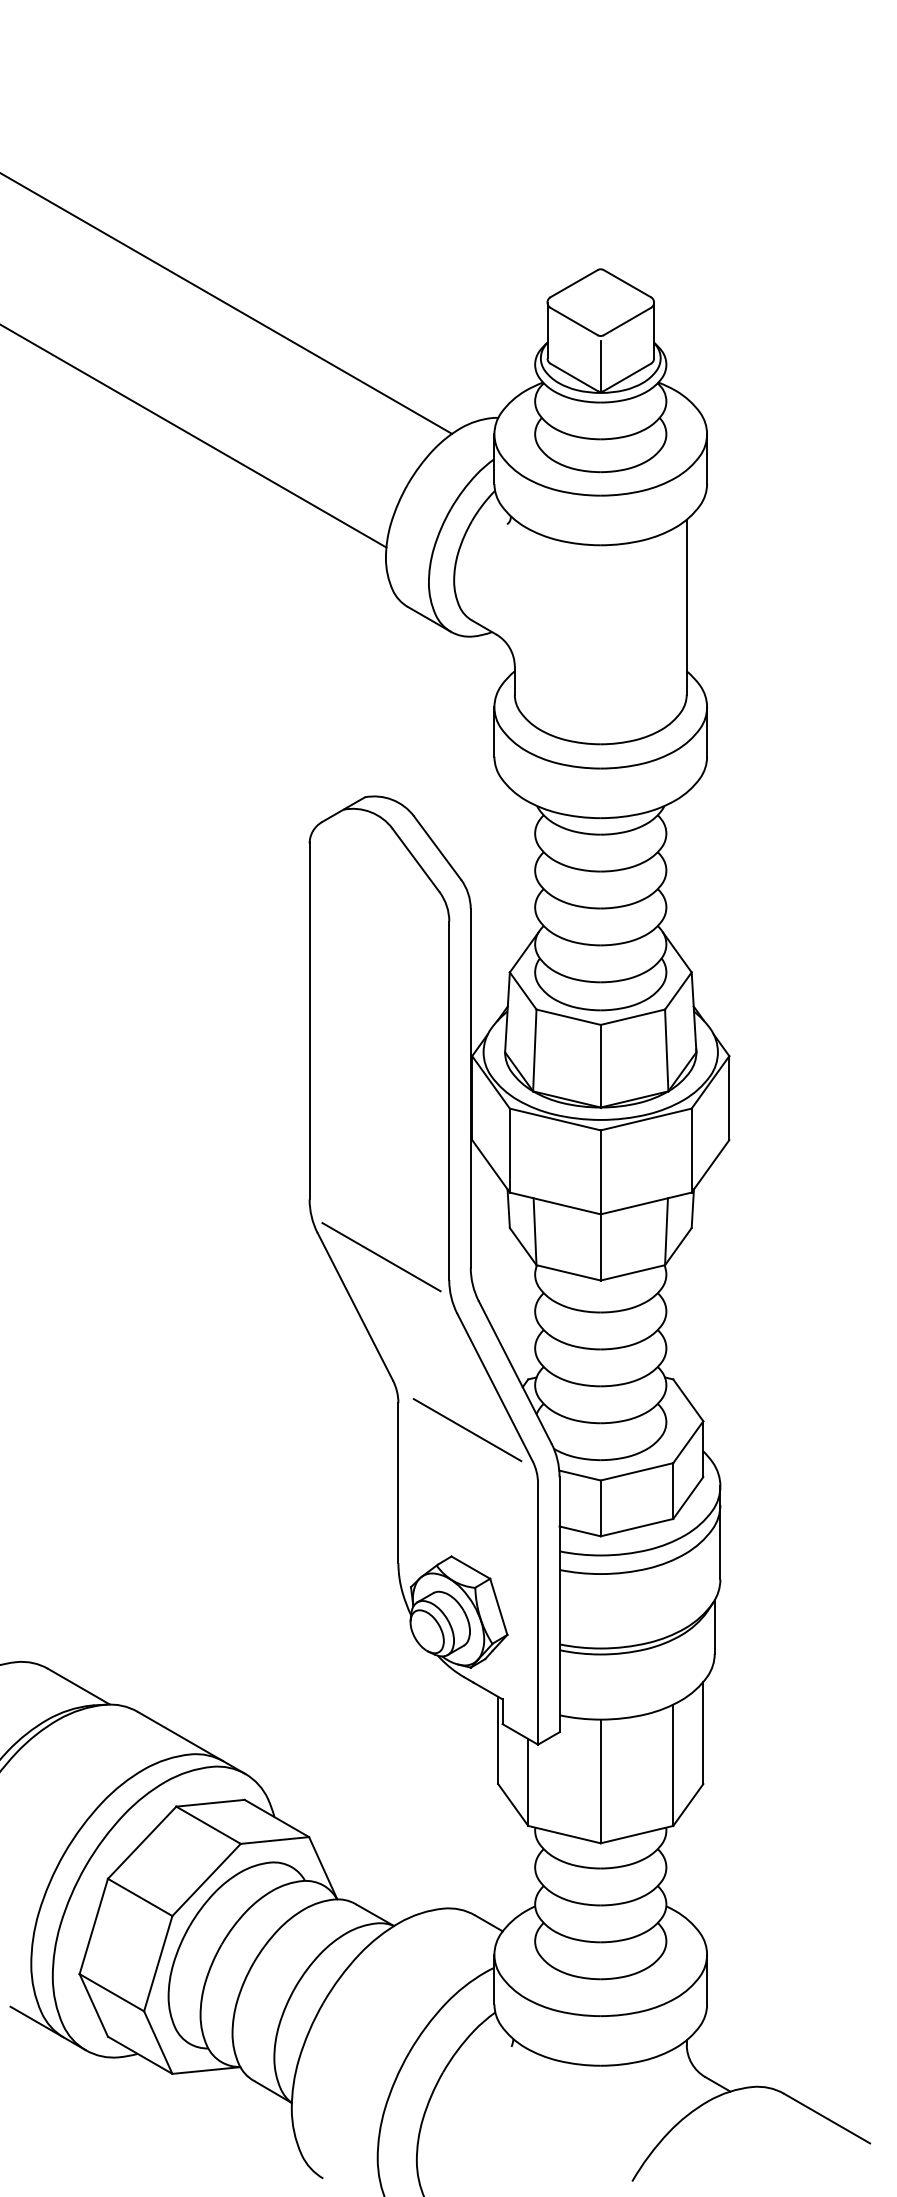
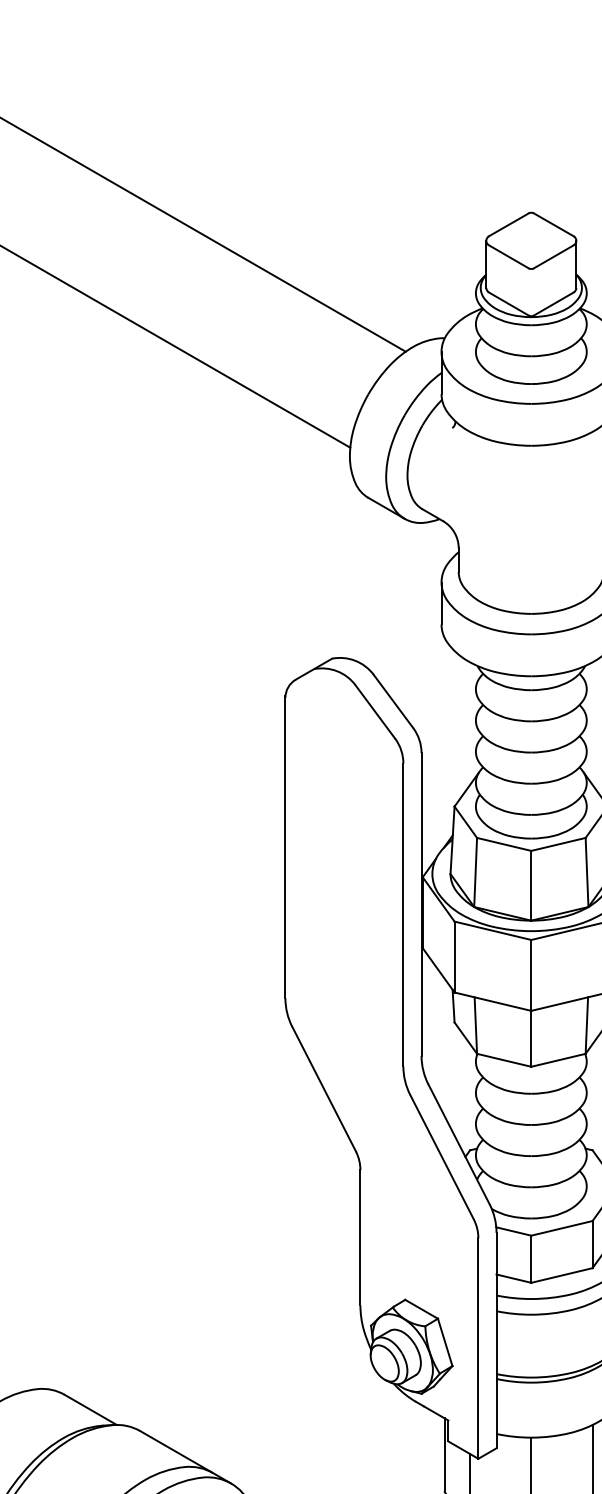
line: (600, 366) -> (531, 294), removed
line: (381, 1257) -> (346, 1047), removed
line: (467, 1430) -> (418, 1193), removed

